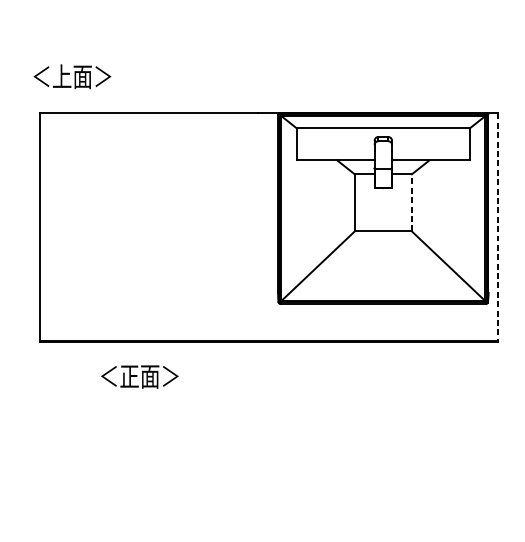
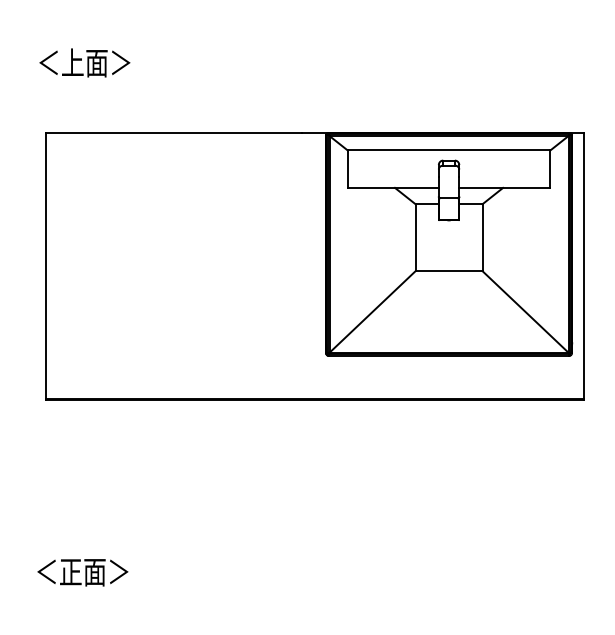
text: (72, 76) -> (84, 62), moved
line: (411, 202) -> (482, 237), dashed -> solid
line: (498, 227) -> (583, 266), dashed -> solid
text: (139, 376) -> (82, 572), moved

